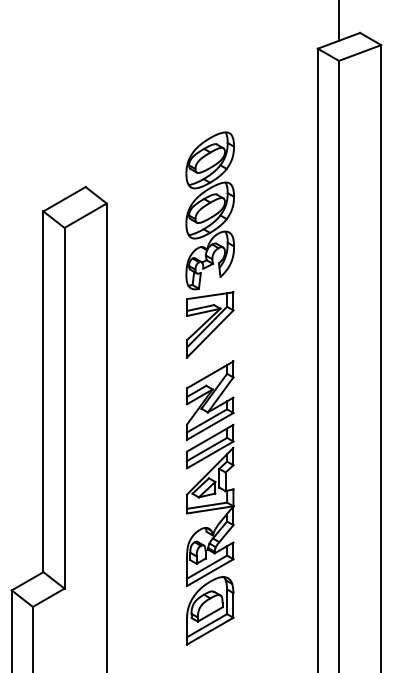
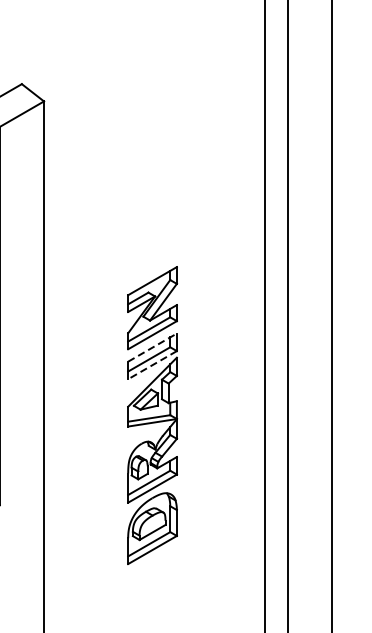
part: (210, 244) -> (152, 144), removed
line: (210, 438) -> (152, 347), solid -> dashed
line: (210, 454) -> (152, 364), solid -> dashed

